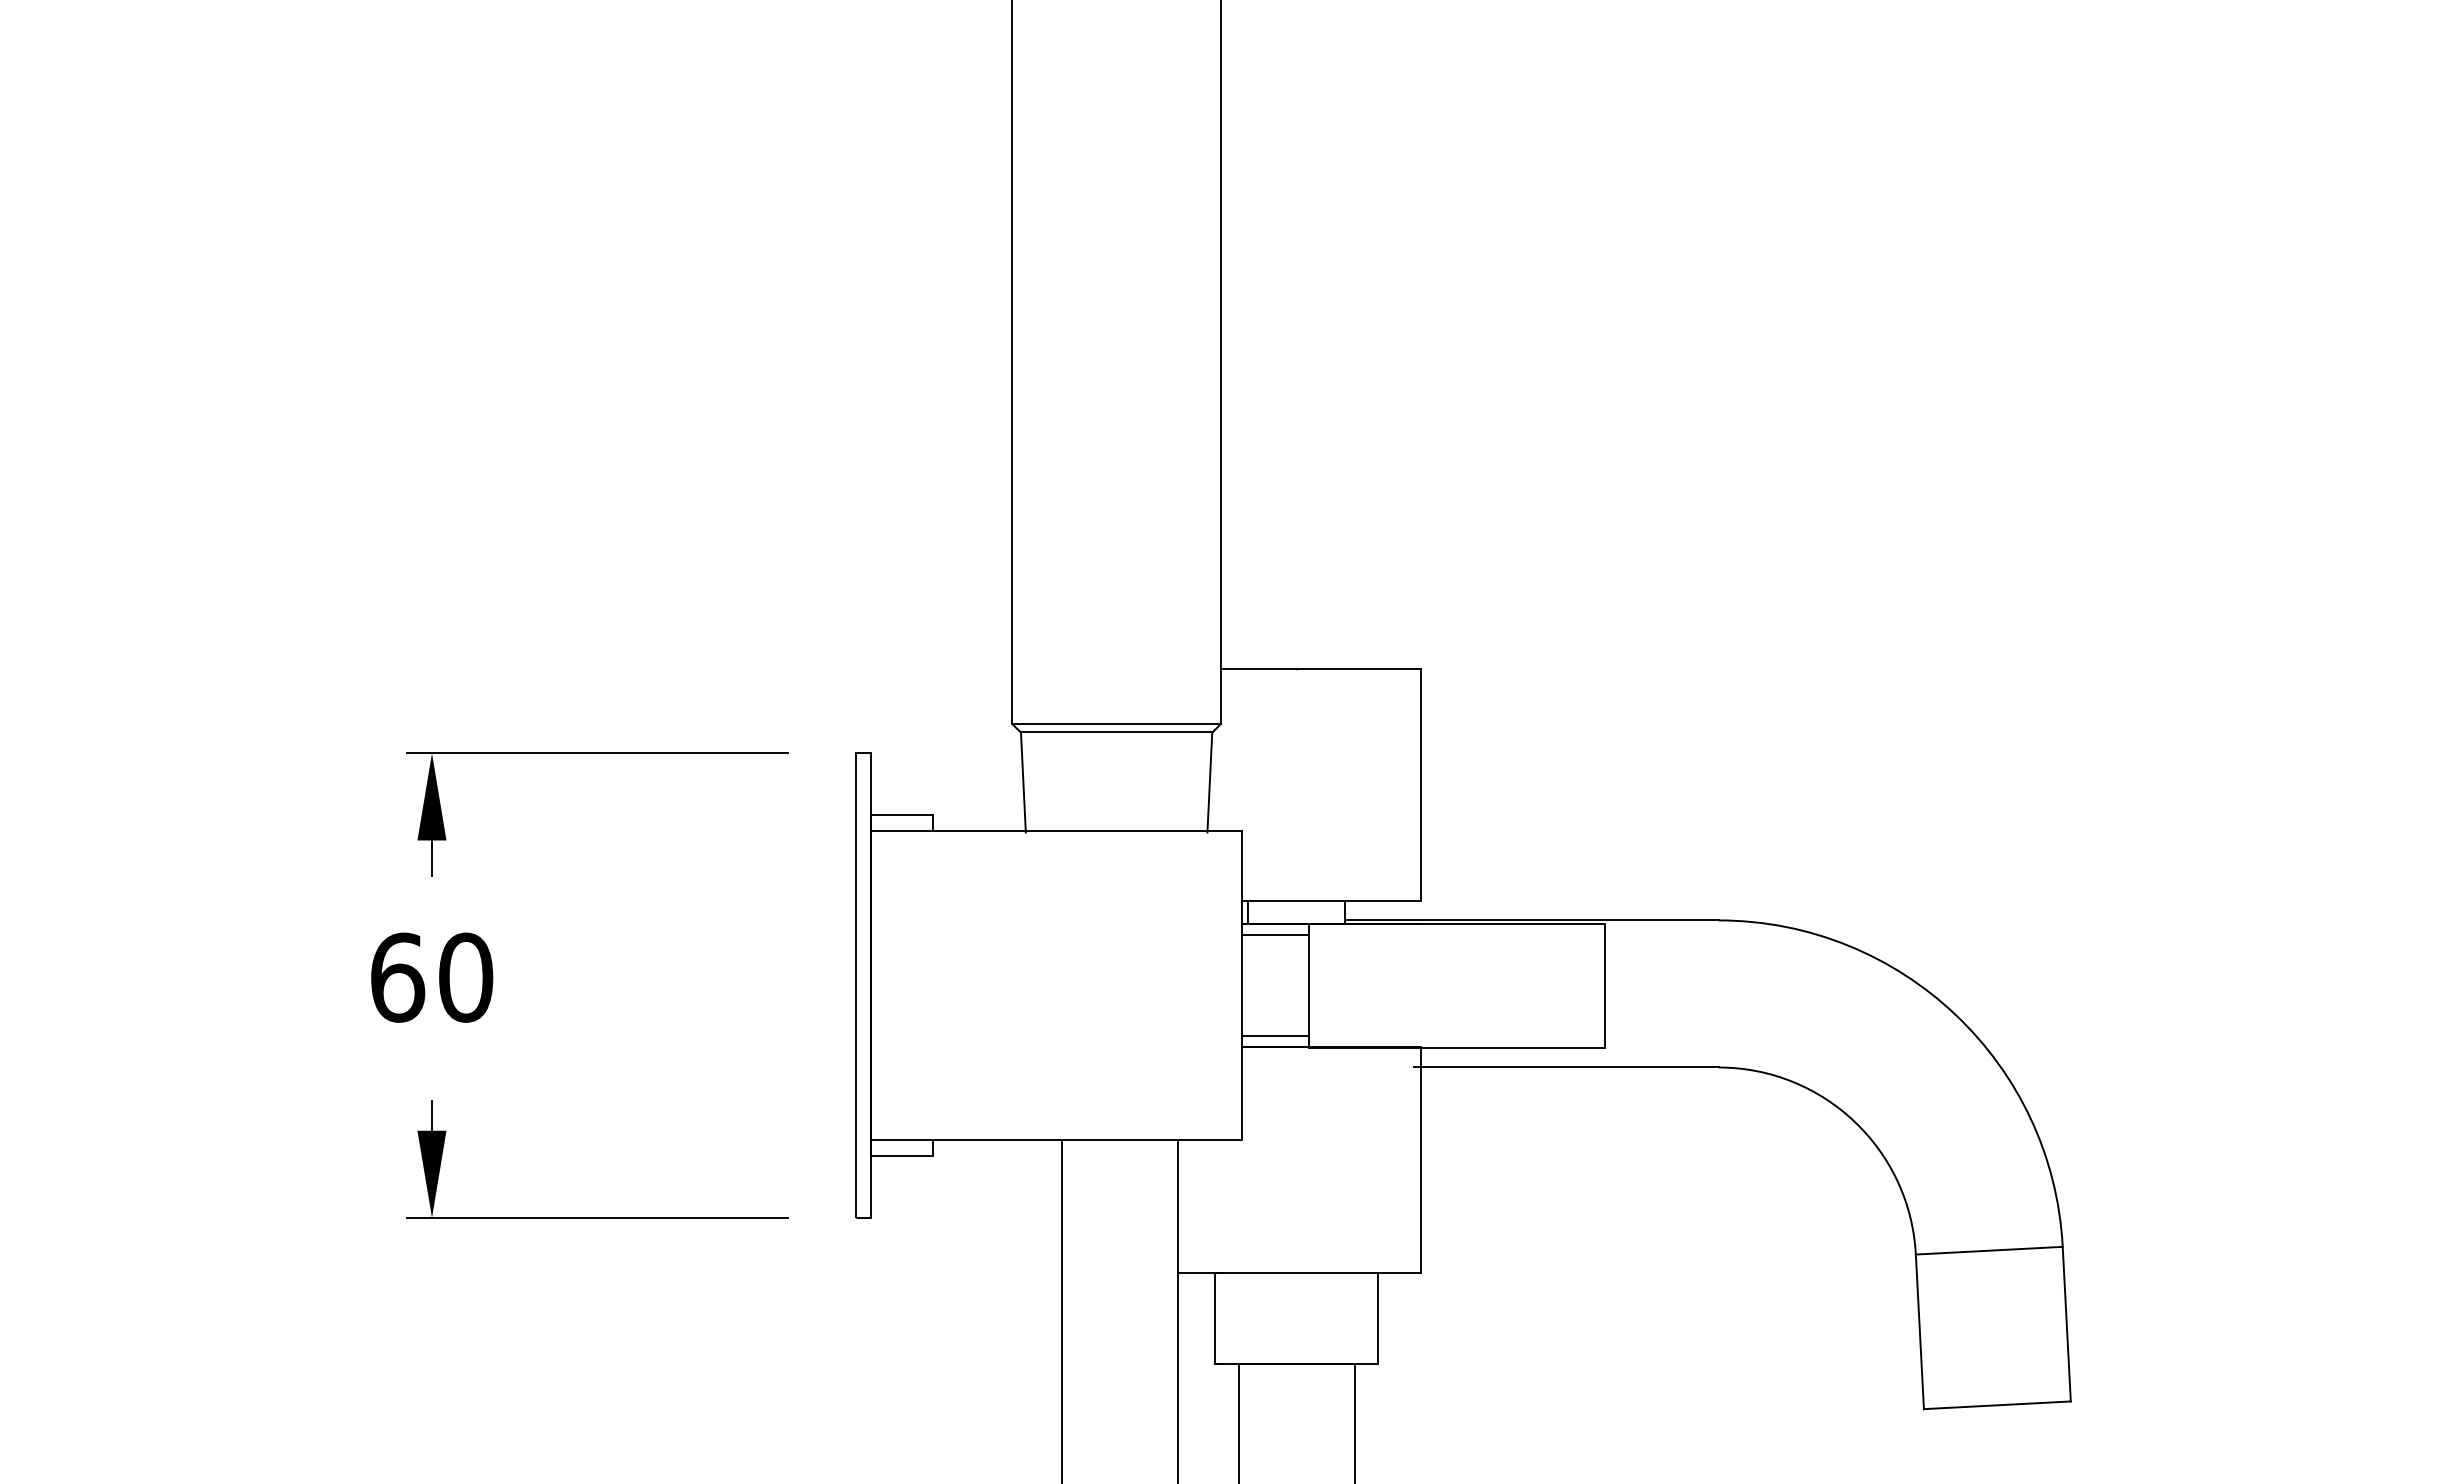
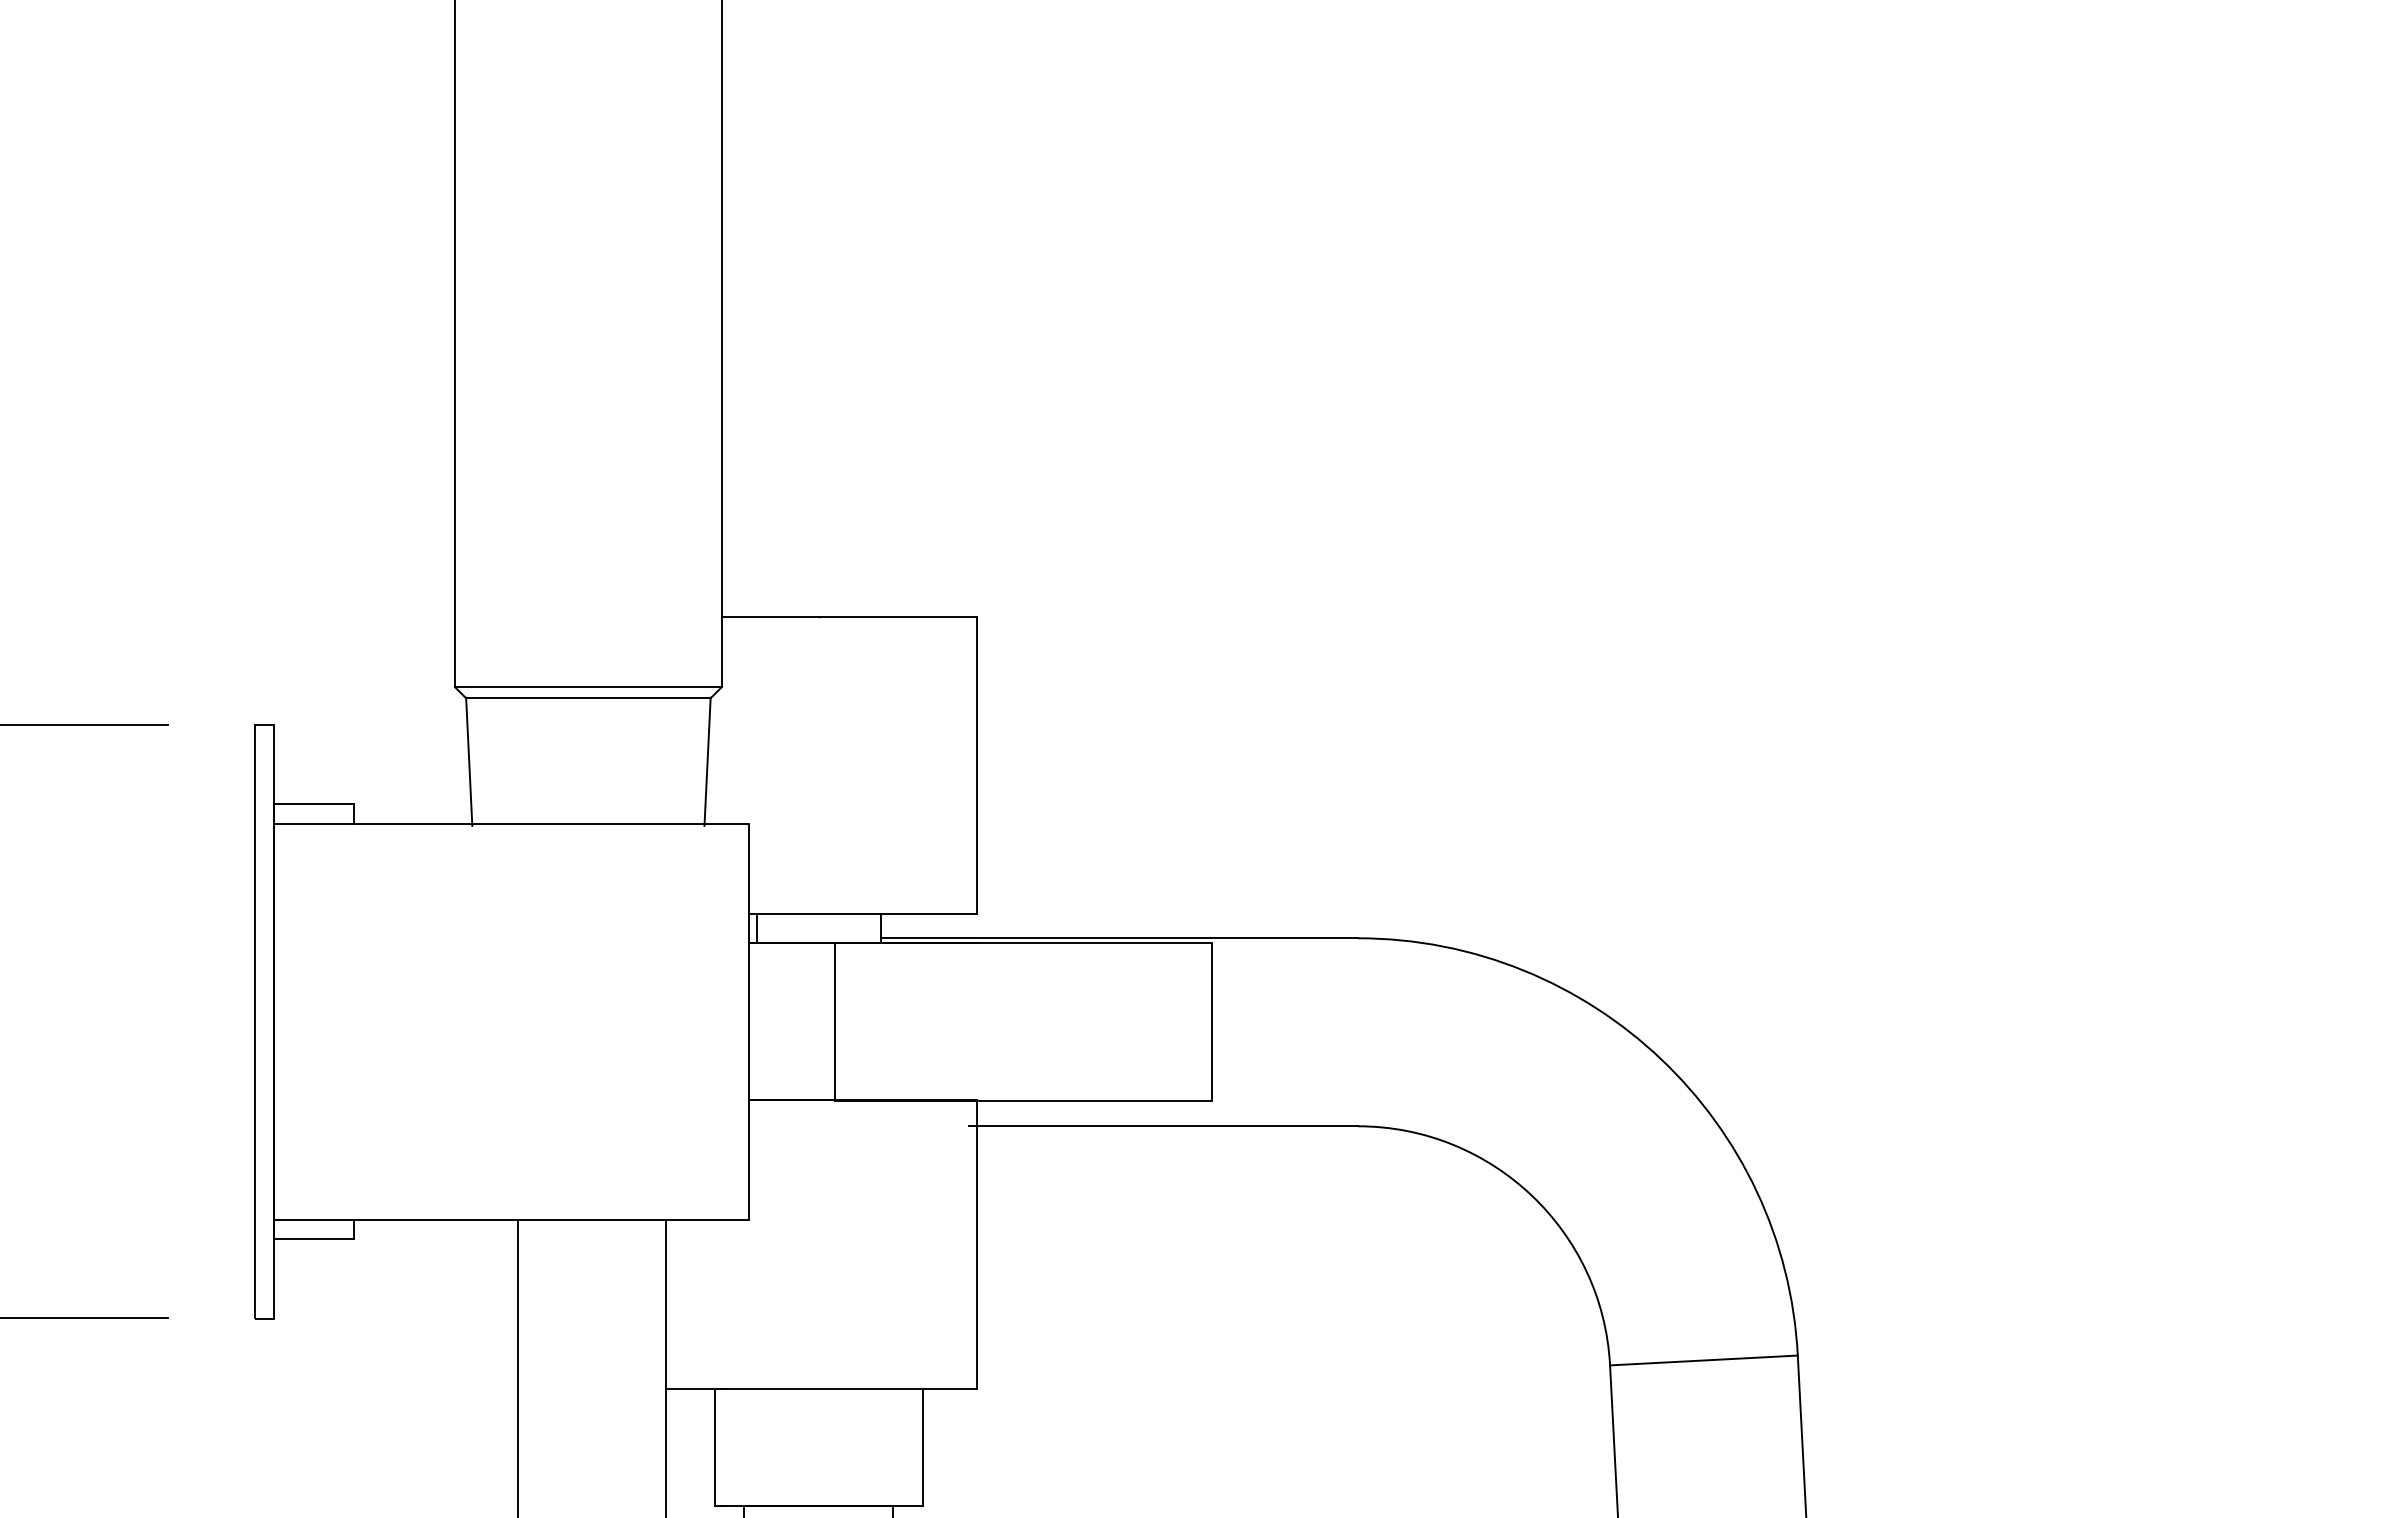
line: (1275, 935) -> (791, 957), removed
line: (1275, 1035) -> (791, 1085), removed

